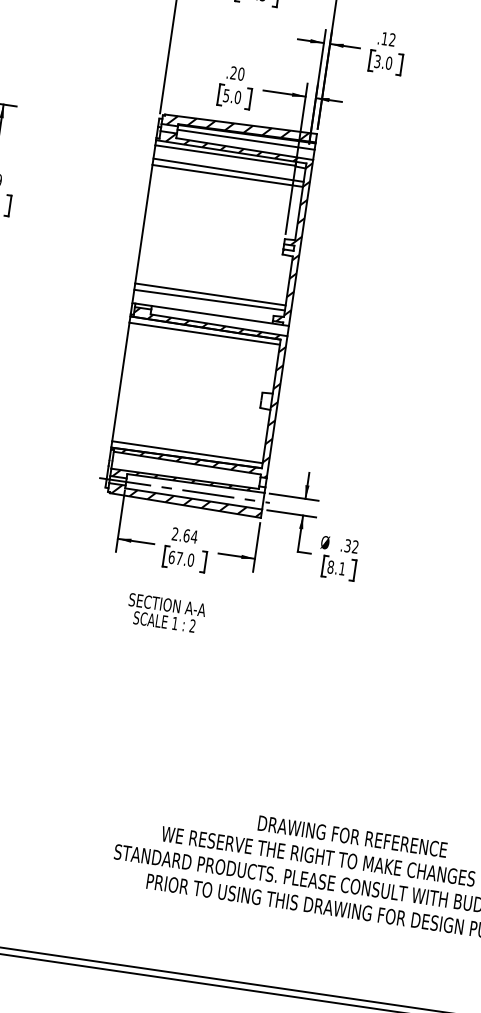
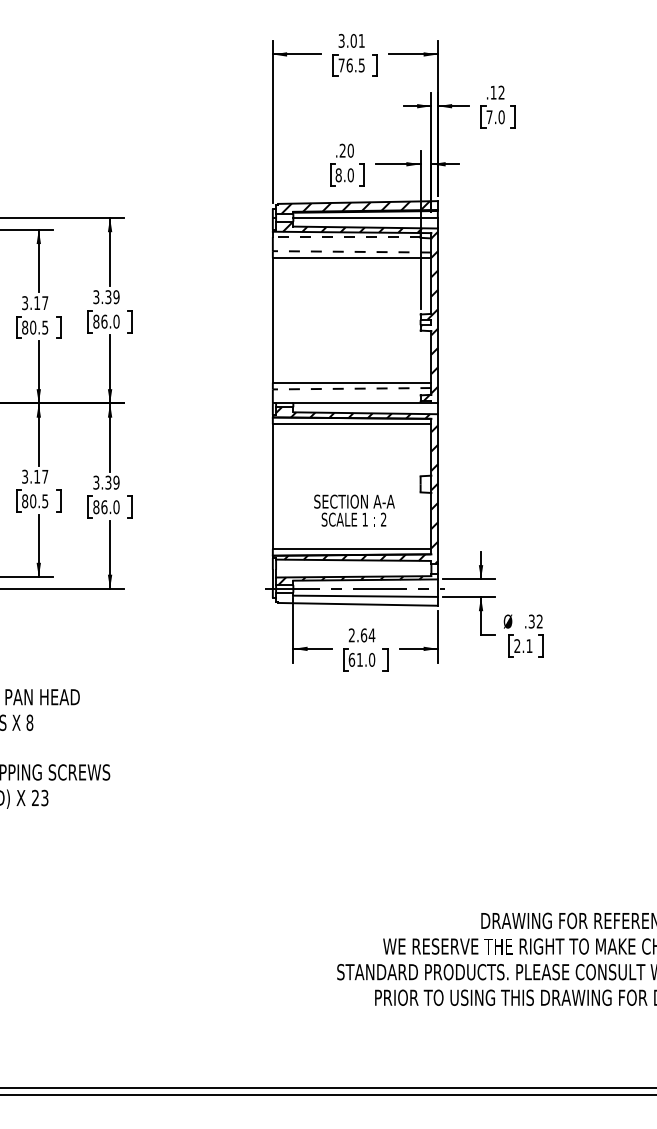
text: (377, 61) -> (489, 117), 3.0 -> 7.0
text: (226, 95) -> (338, 175), 5.0 -> 8.0
line: (225, 155) -> (346, 237), solid -> dashed
line: (228, 169) -> (351, 251), solid -> dashed
line: (209, 299) -> (351, 388), solid -> dashed
hatch: (186, 500) -> (358, 598), removed
text: (179, 558) -> (359, 659), 67.0 -> 61.0
text: (330, 567) -> (517, 646), 8.1 -> 2.1
text: (166, 613) -> (354, 510), moved

